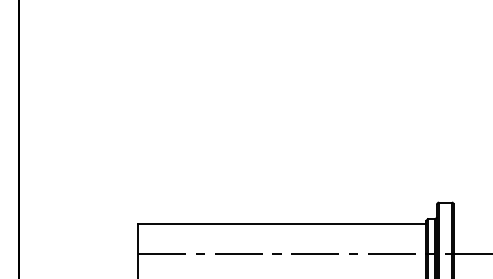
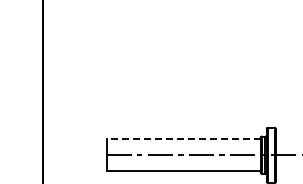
line: (281, 224) -> (183, 139), solid -> dashed

